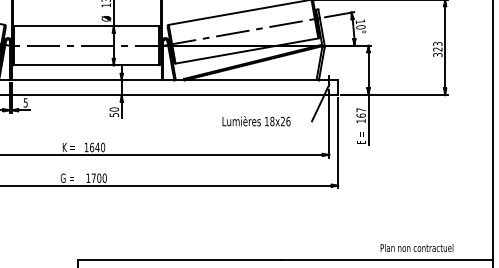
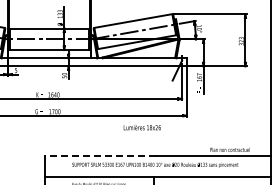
text: (255, 121) -> (141, 127), moved
line: (178, 260) -> (99, 156), solid -> dashed

